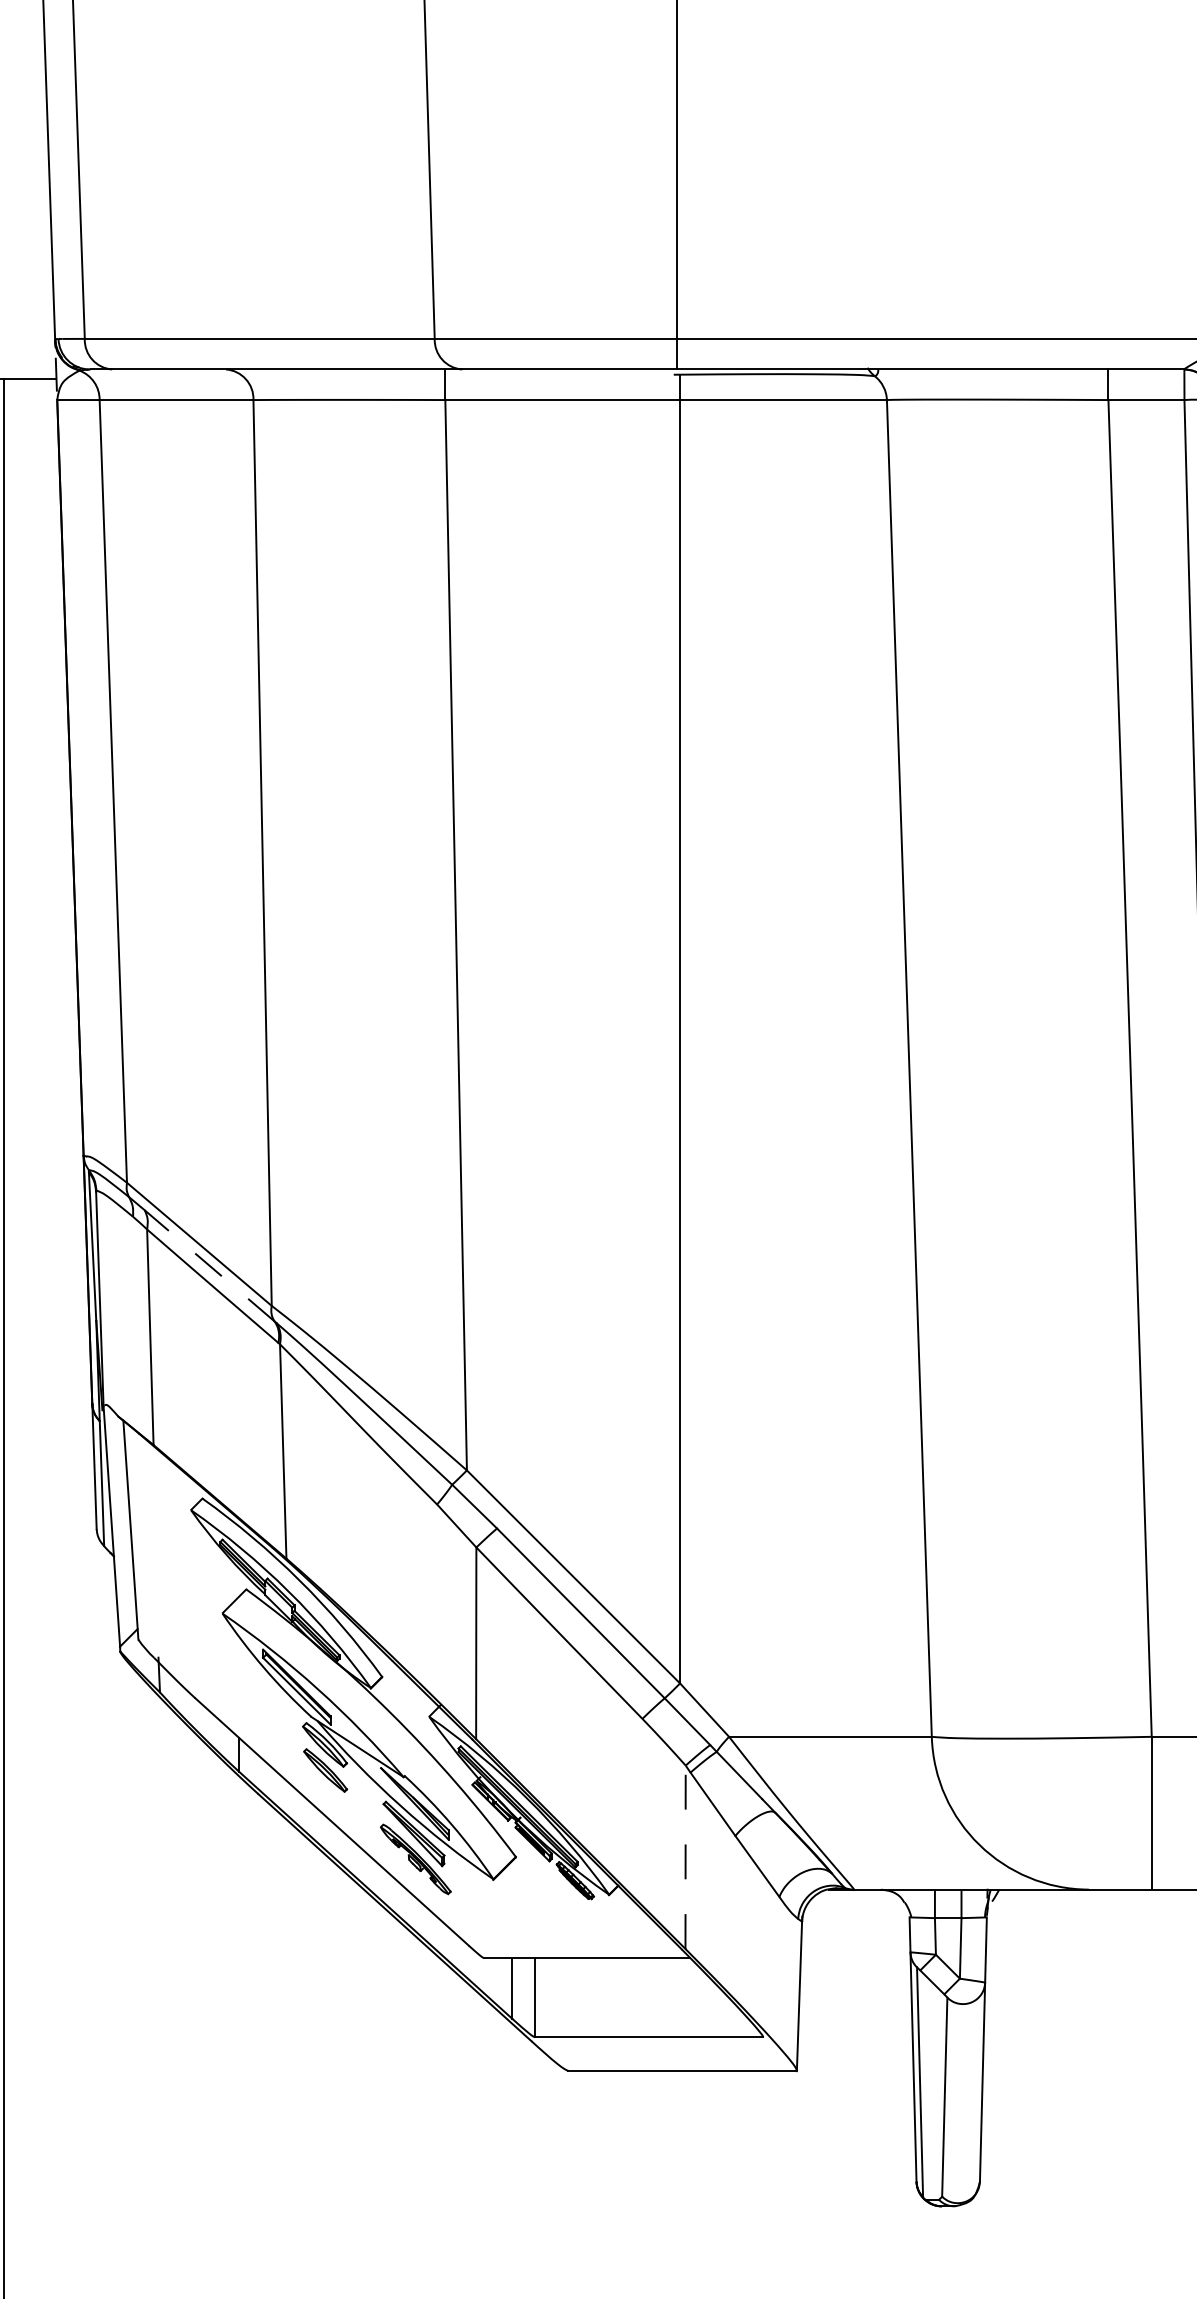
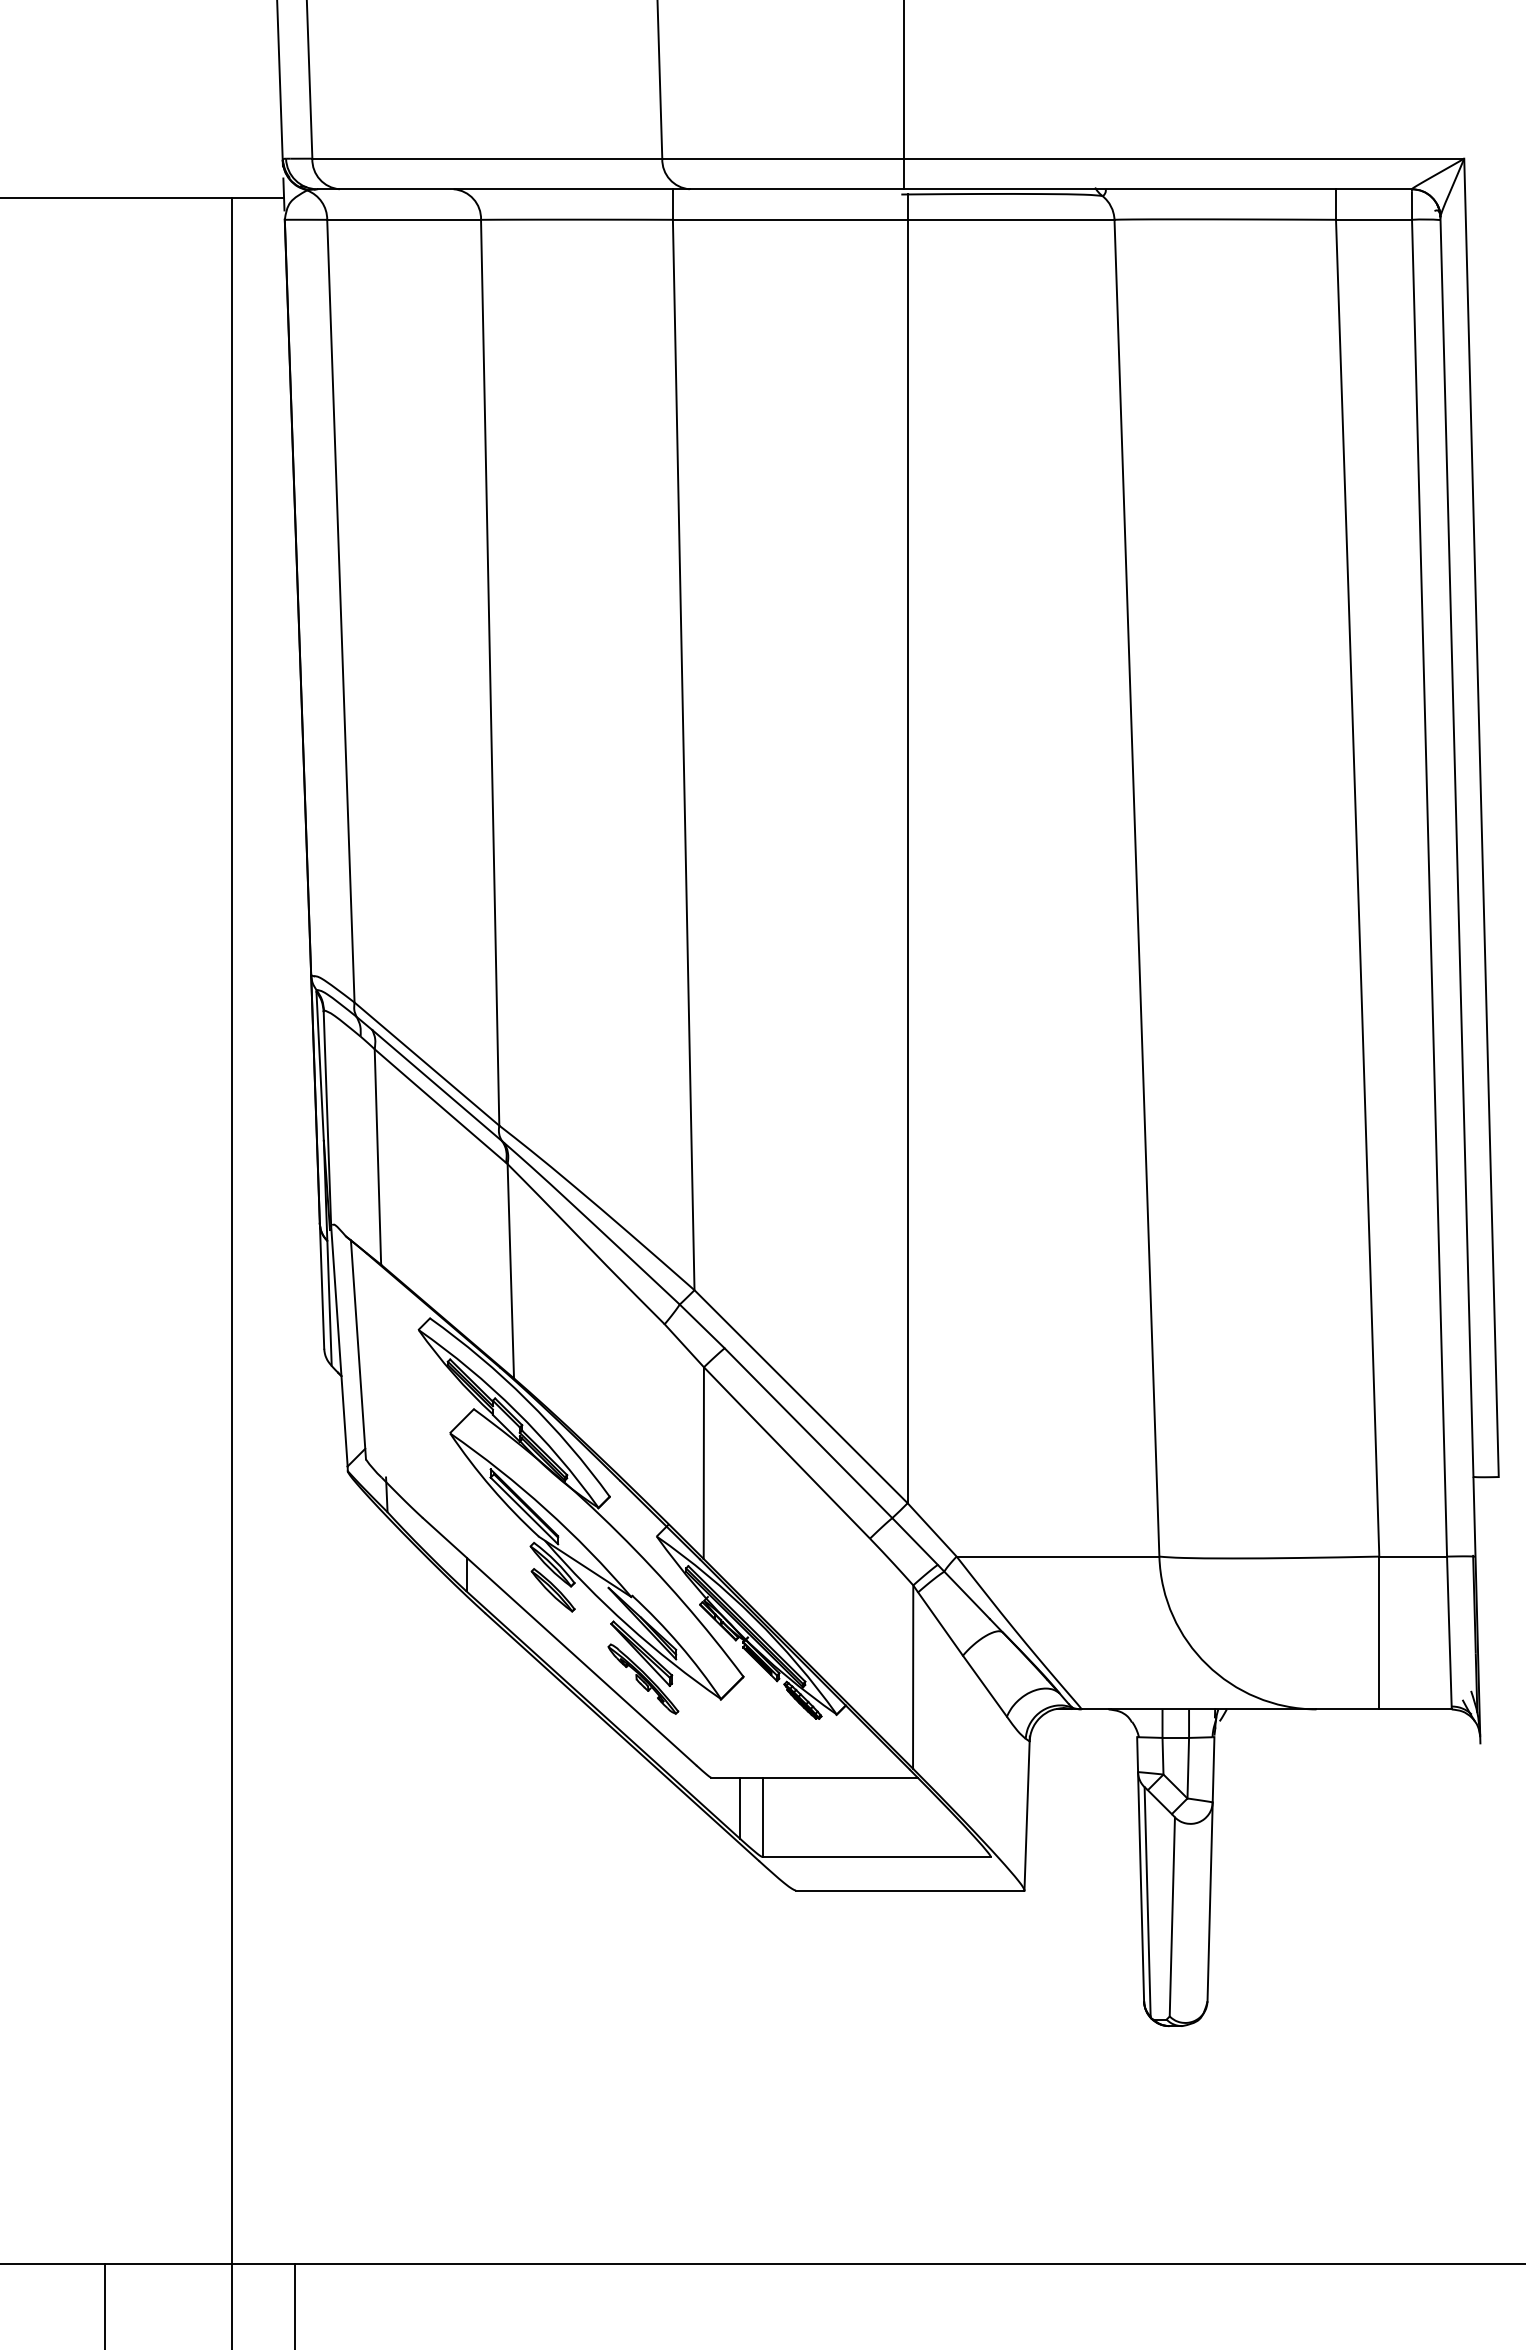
line: (208, 1265) -> (436, 1085), dashed -> solid
line: (685, 1857) -> (913, 1677), dashed -> solid

